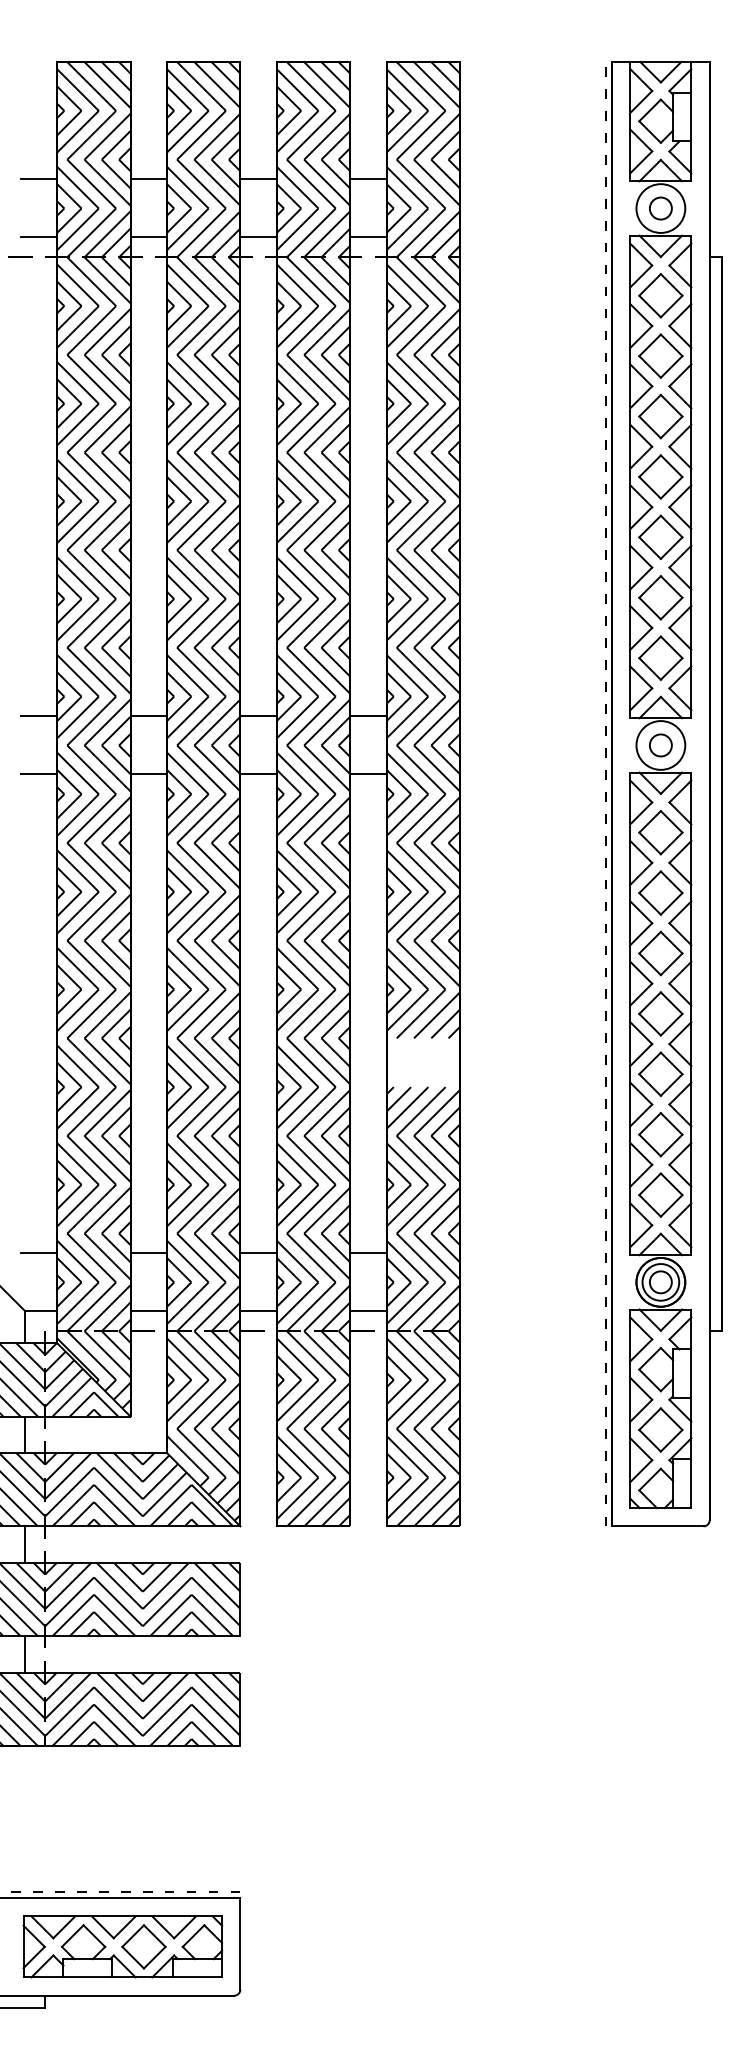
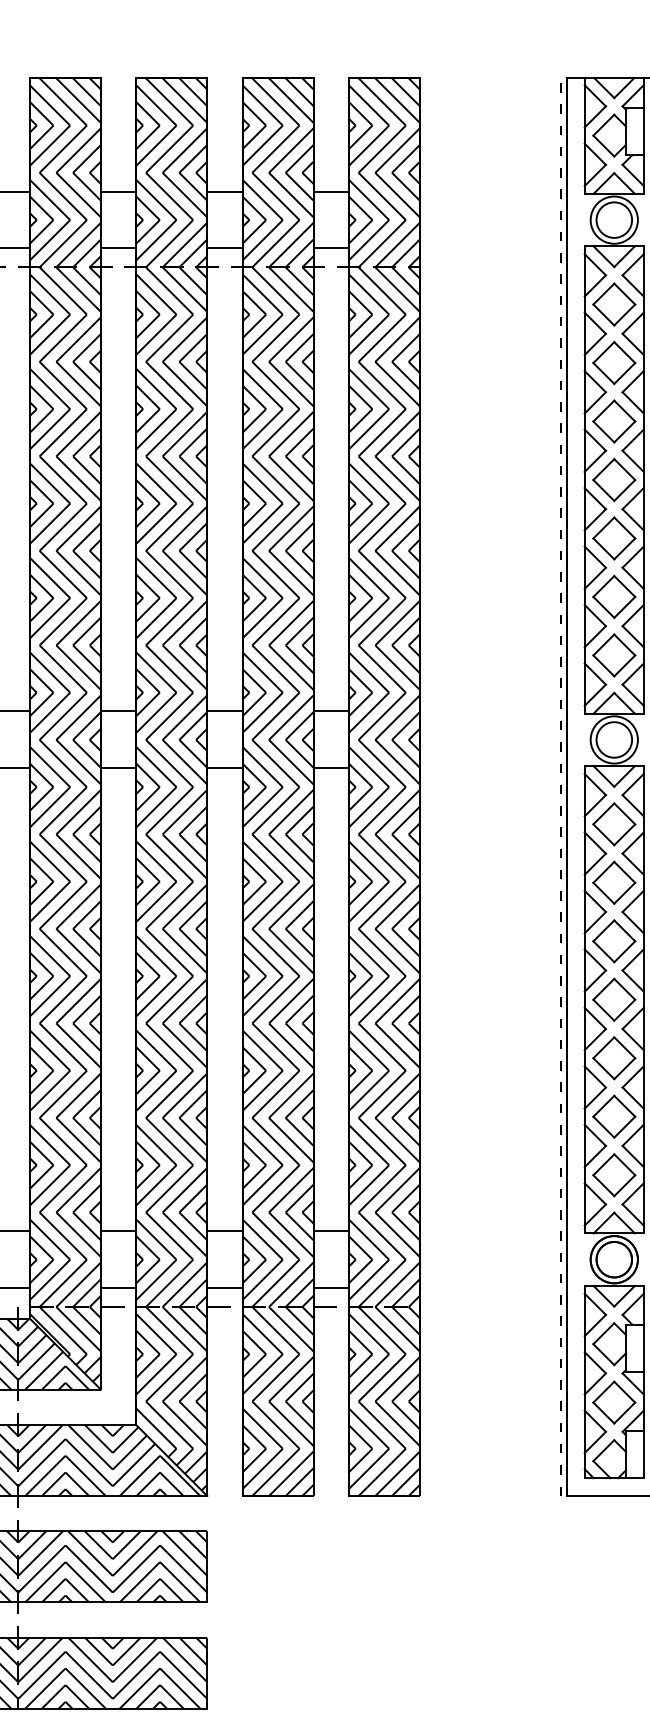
circle: (660, 208) -> (613, 220), size x1.67
circle: (660, 745) -> (613, 739), size x1.67
hatch: (422, 1062) -> (383, 1046), added
circle: (660, 1282) -> (613, 1259), size x1.67

